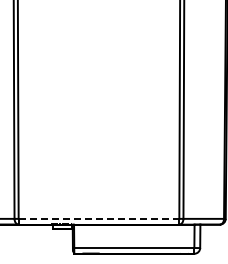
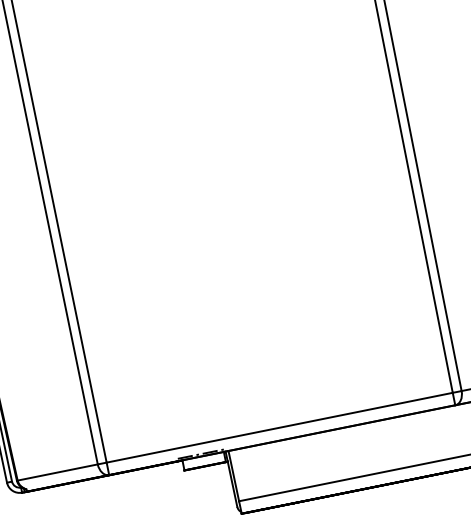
line: (99, 218) -> (280, 426), dashed -> solid

